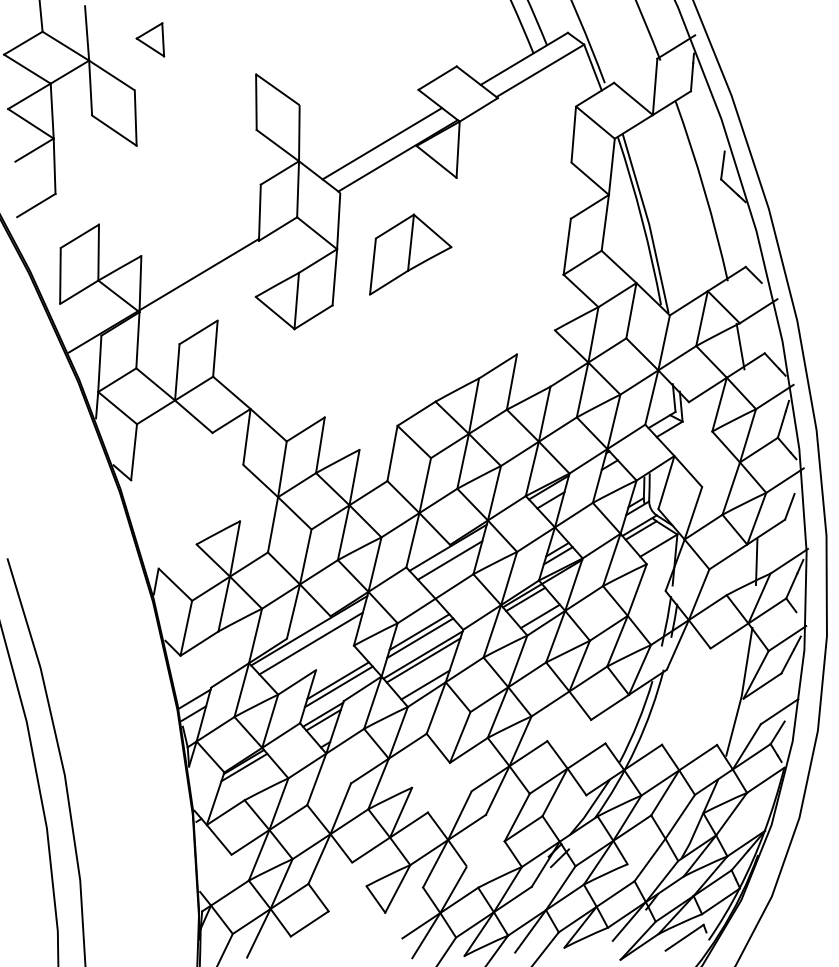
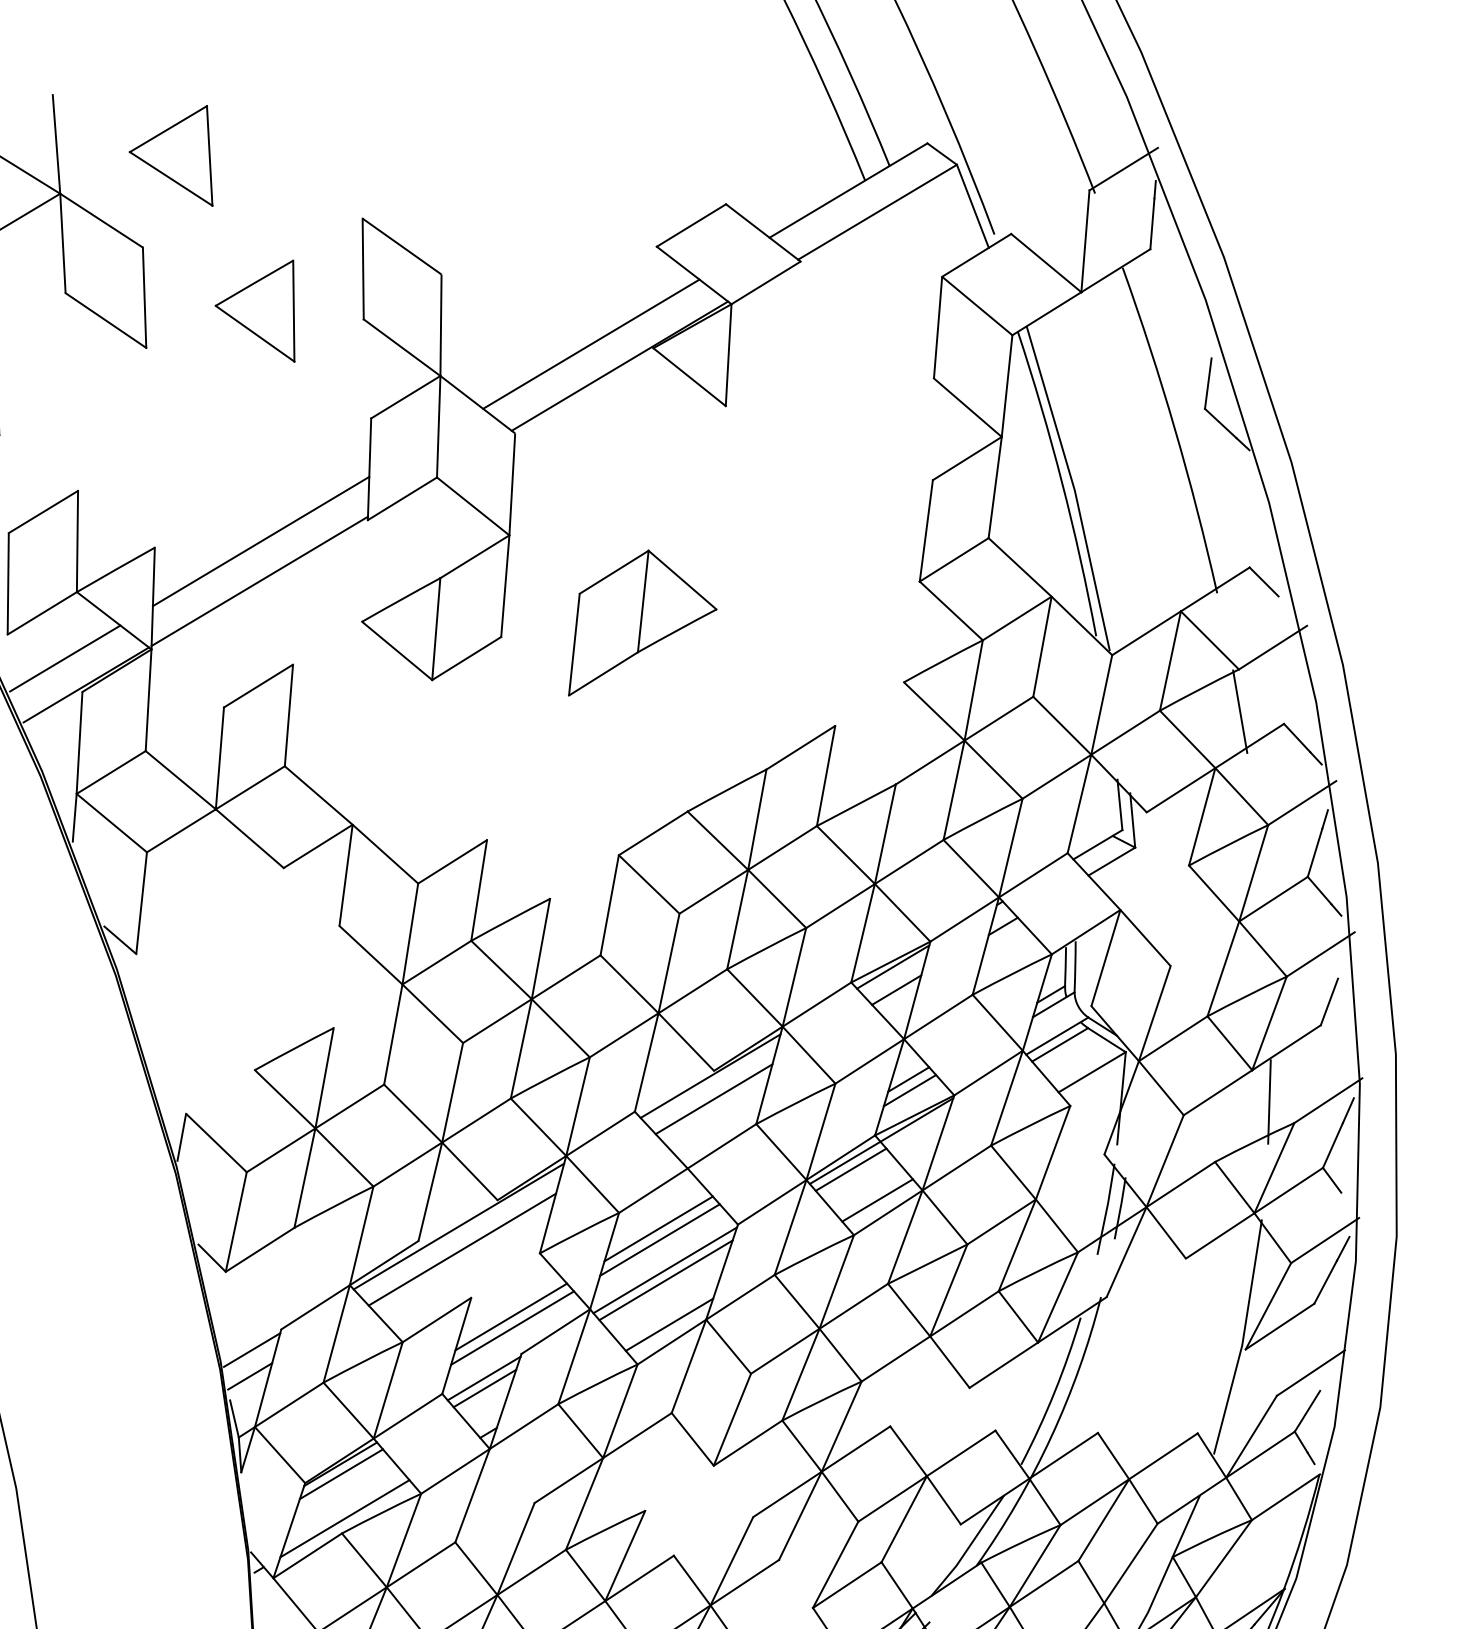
part: (150, 39) -> (171, 155), size x1.67
part: (196, 125) -> (254, 311), added
line: (199, 252) -> (260, 541), added
part: (410, 254) -> (642, 622), moved
line: (91, 317) -> (64, 658), added
line: (245, 791) -> (343, 1517), added

